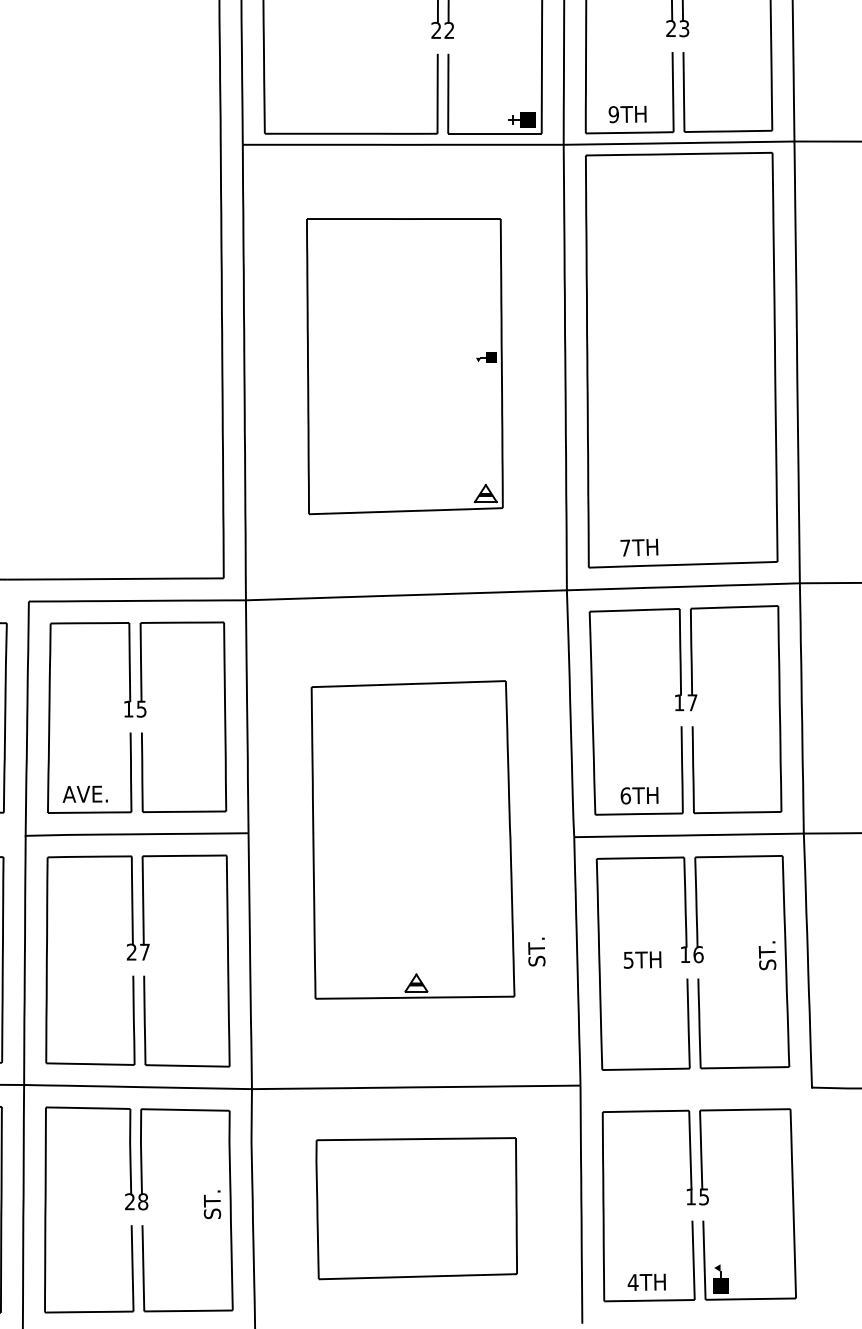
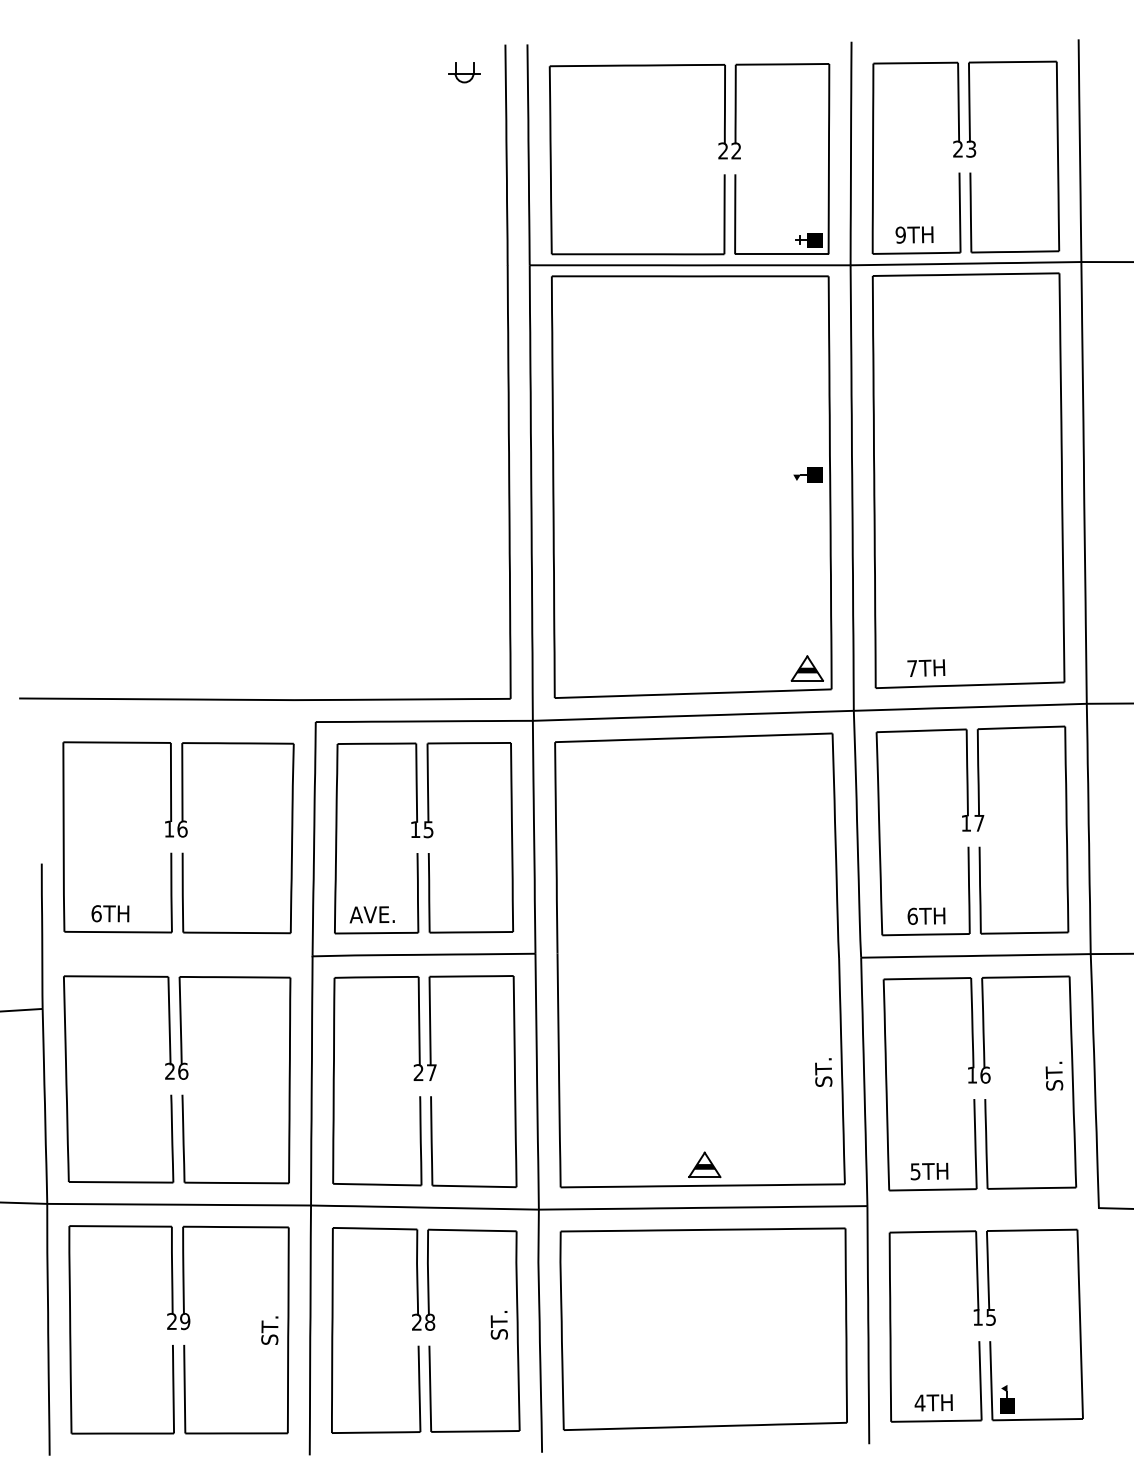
part: (404, 365) -> (691, 486), size x1.43
part: (412, 839) -> (699, 960), size x1.43
text: (642, 959) -> (929, 1171), moved
part: (416, 1207) -> (703, 1328), size x1.43

